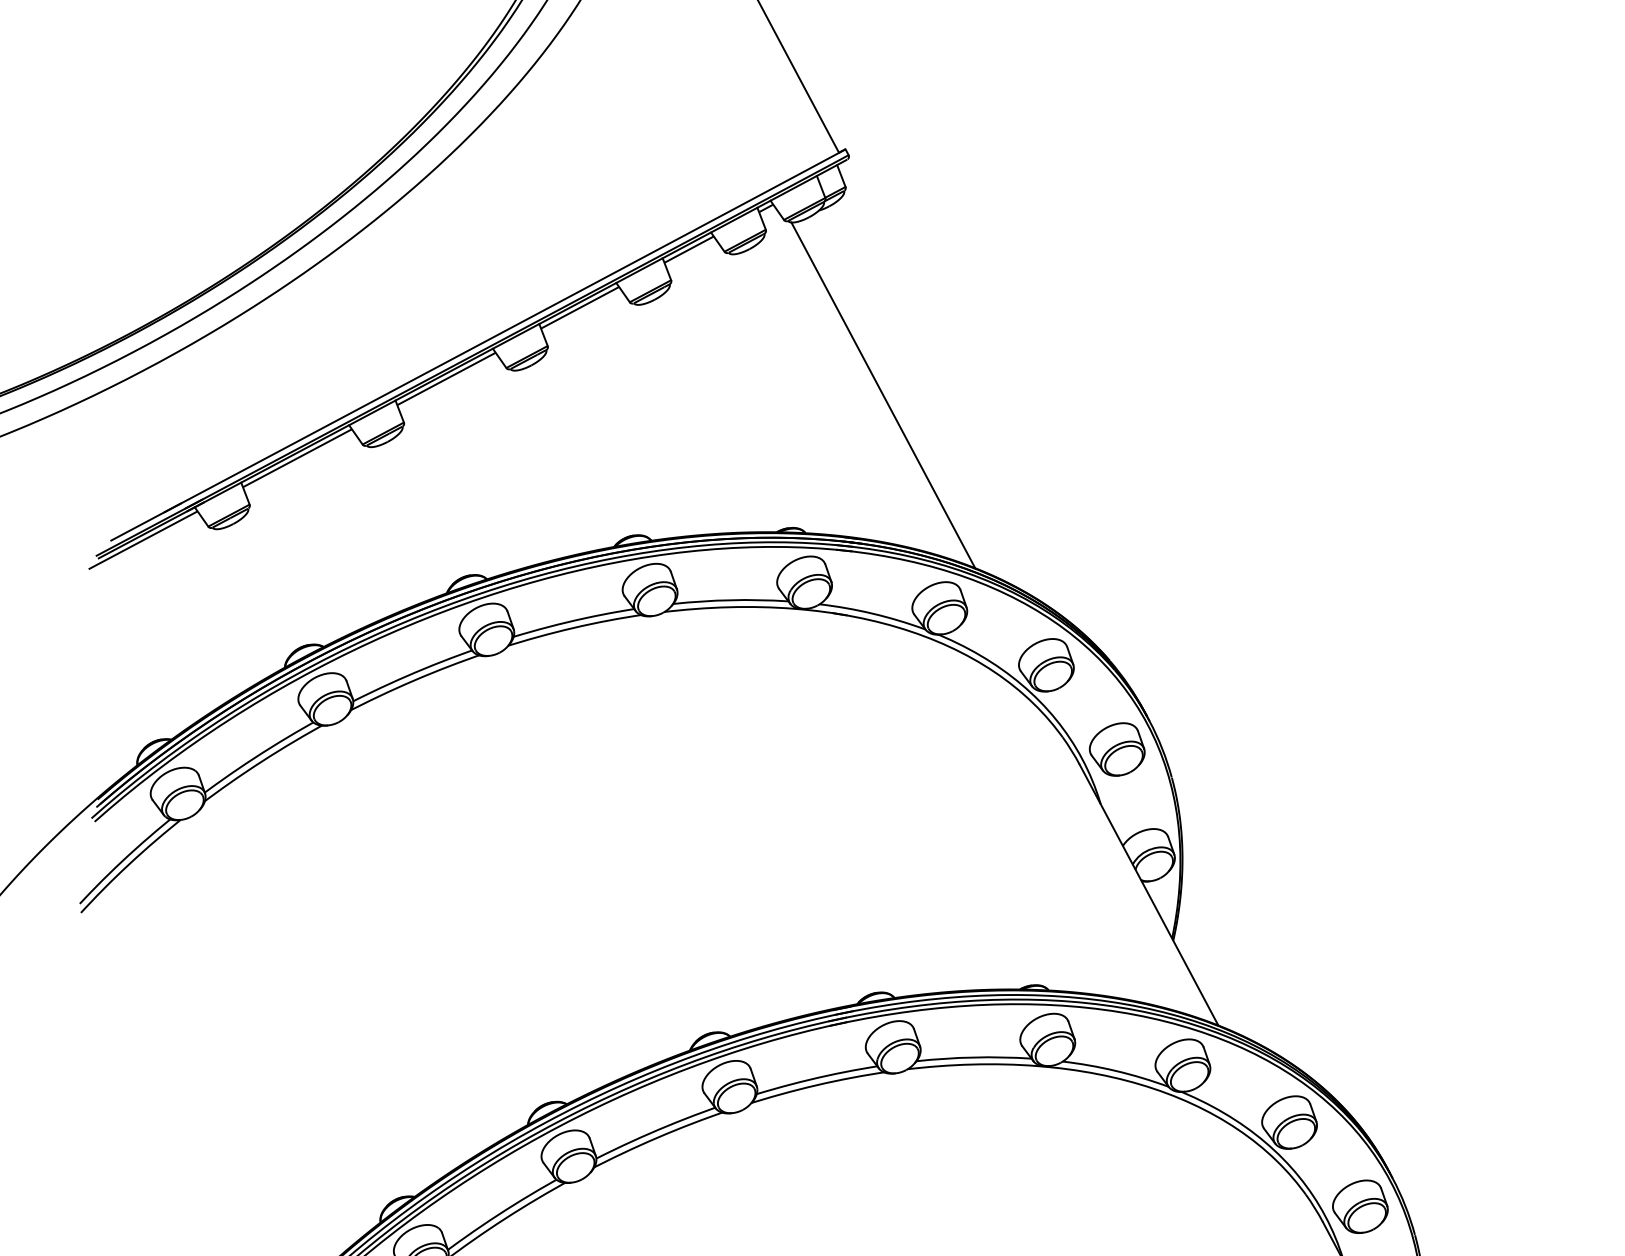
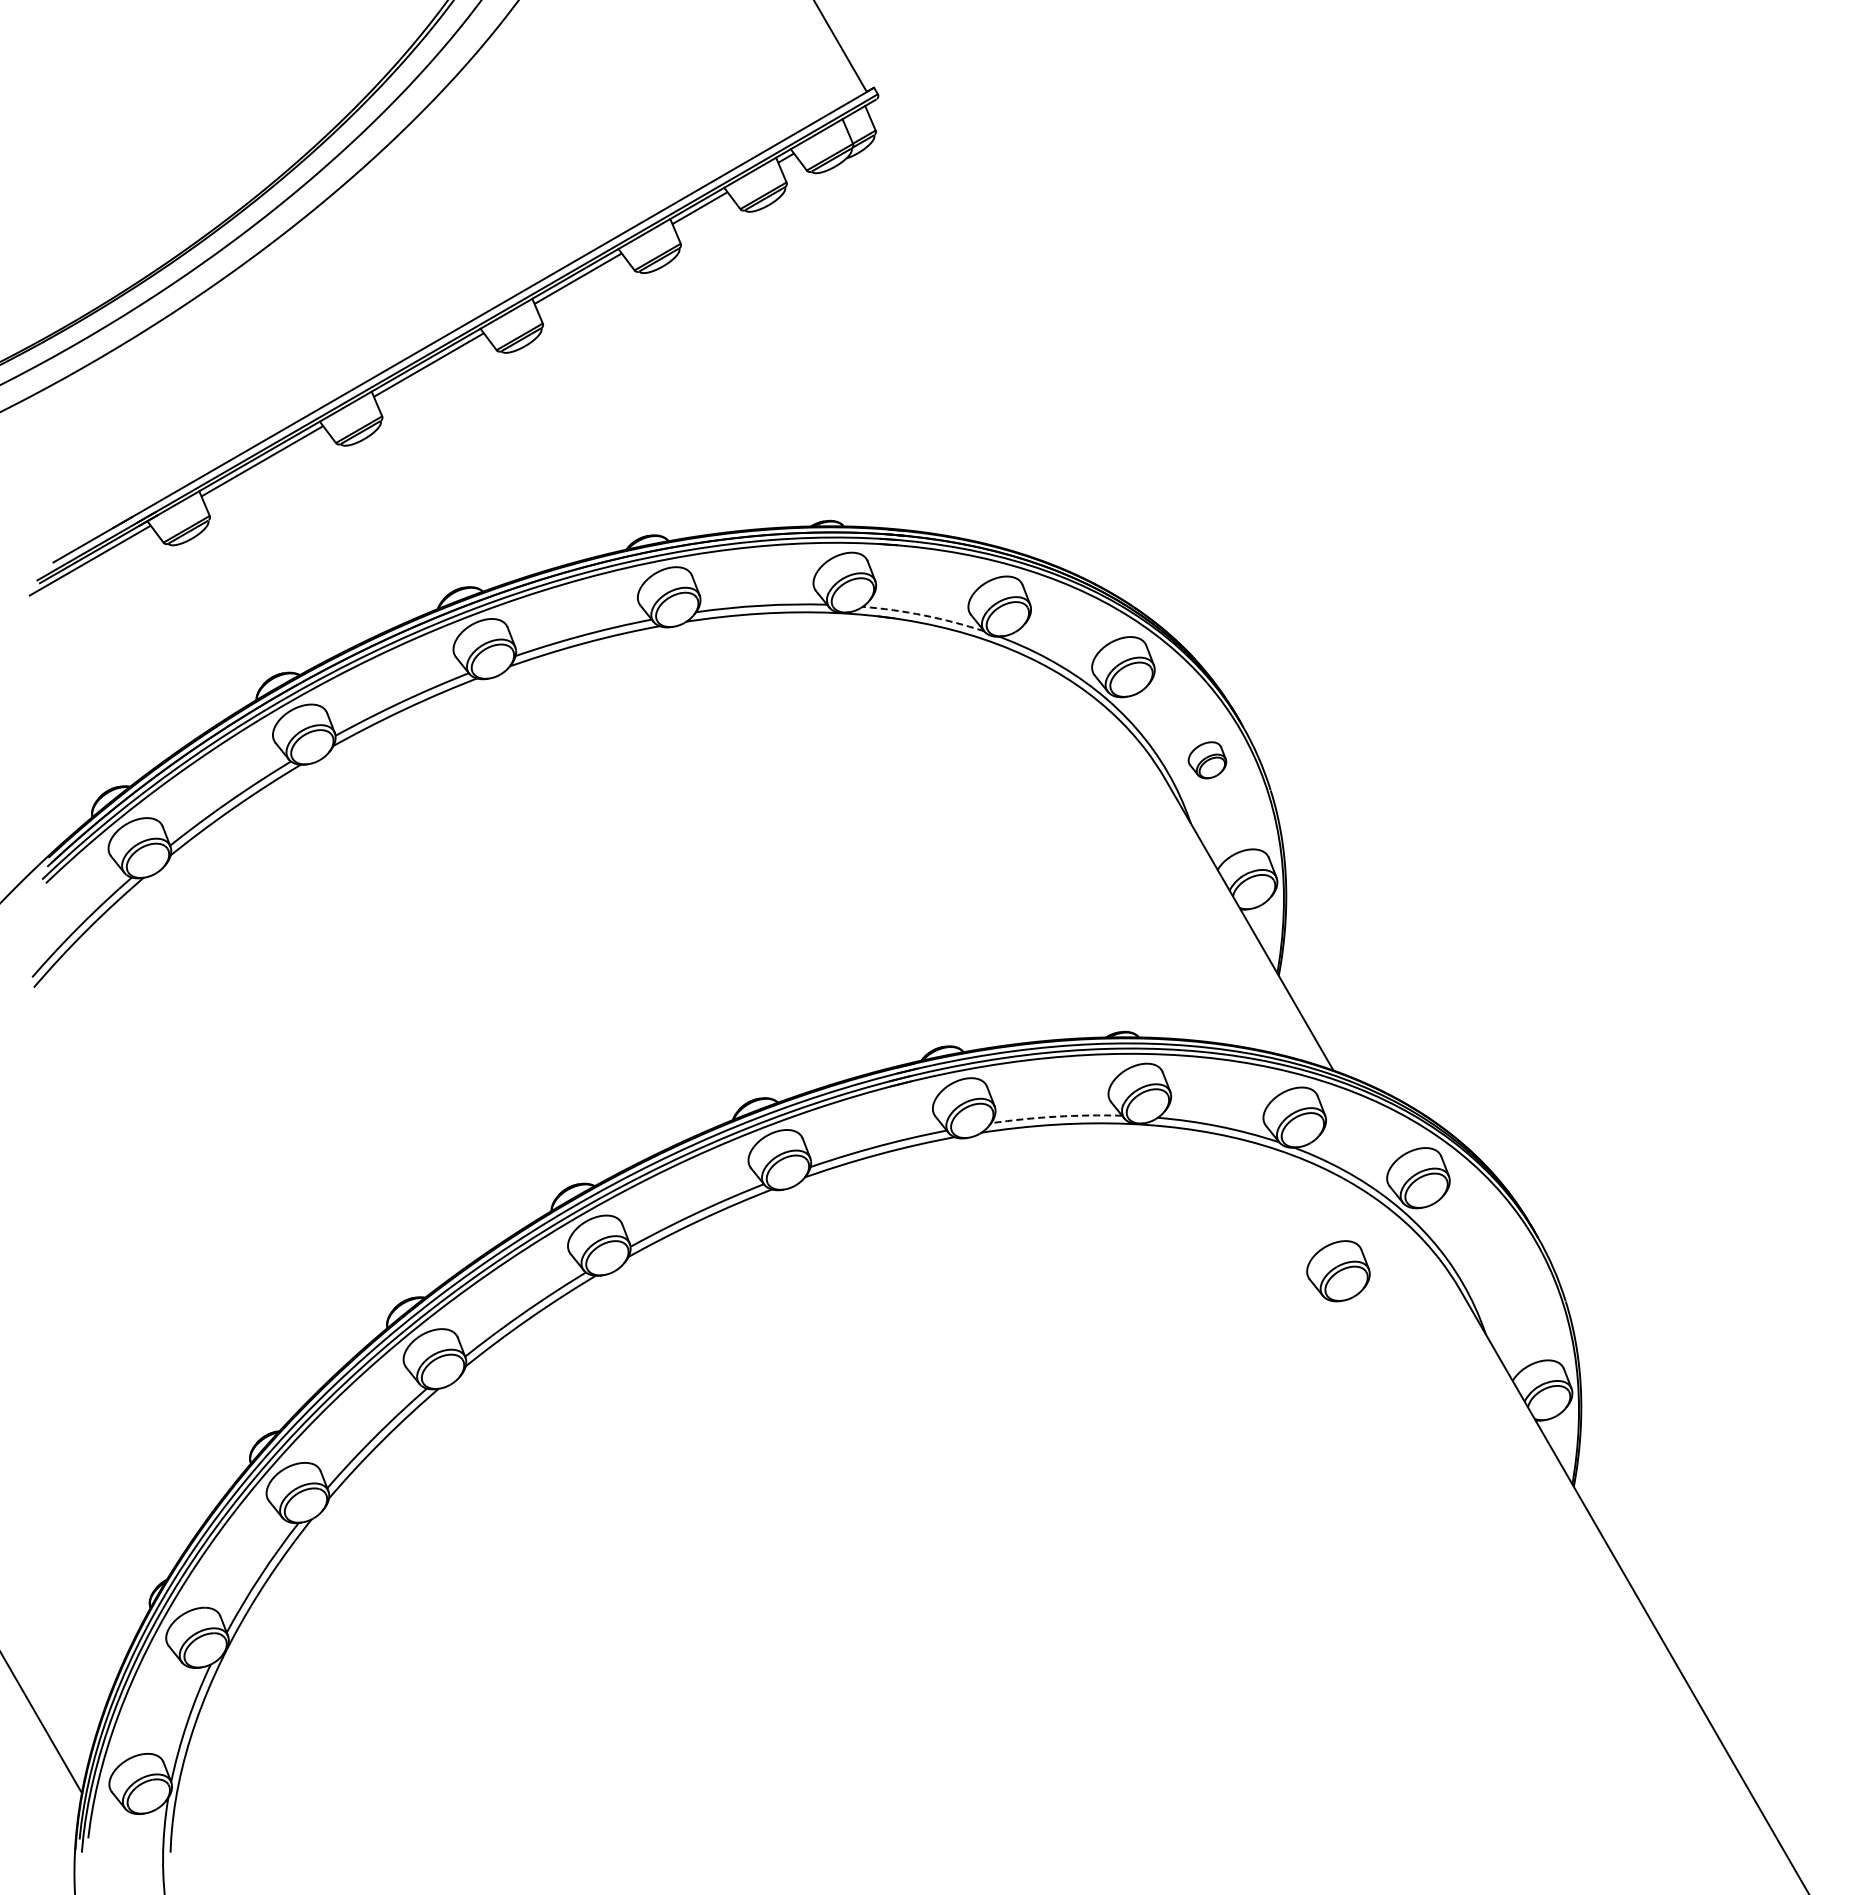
line: (882, 395) -> (926, 366), removed
arc: (873, 613) -> (924, 615), solid -> dashed
part: (1117, 749) -> (1207, 760), size x0.6
arc: (973, 1057) -> (1056, 1116), solid -> dashed
part: (1360, 1206) -> (1338, 1271), moved

